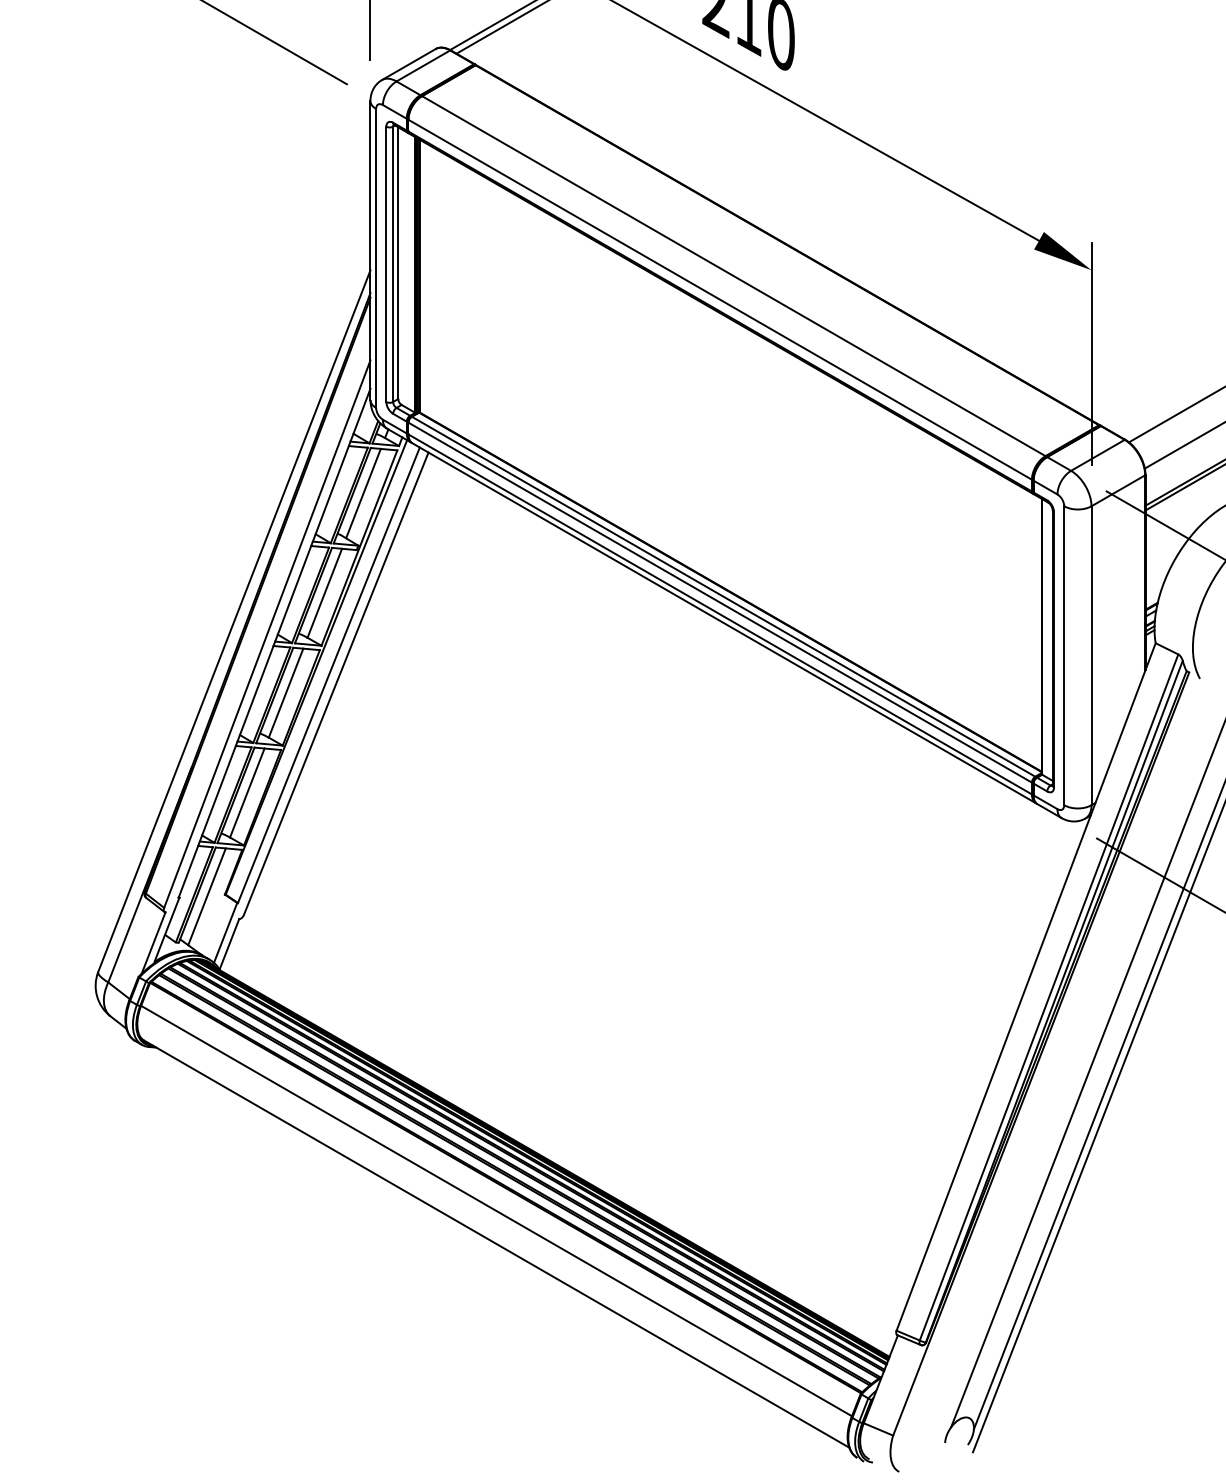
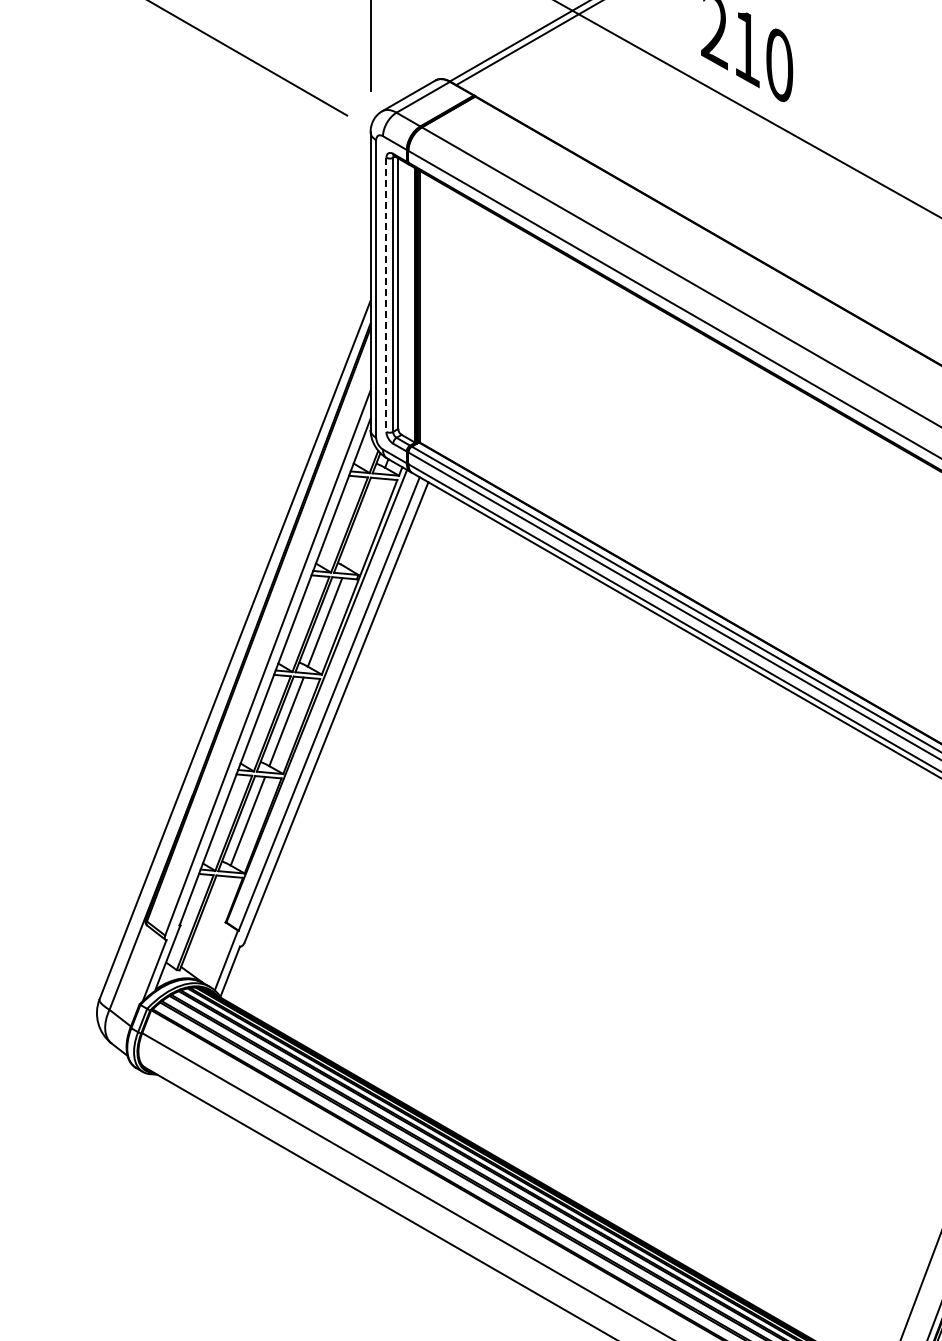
line: (386, 264) -> (386, 295), solid -> dashed
line: (363, 493) -> (363, 523), removed
line: (206, 896) -> (207, 924), removed

